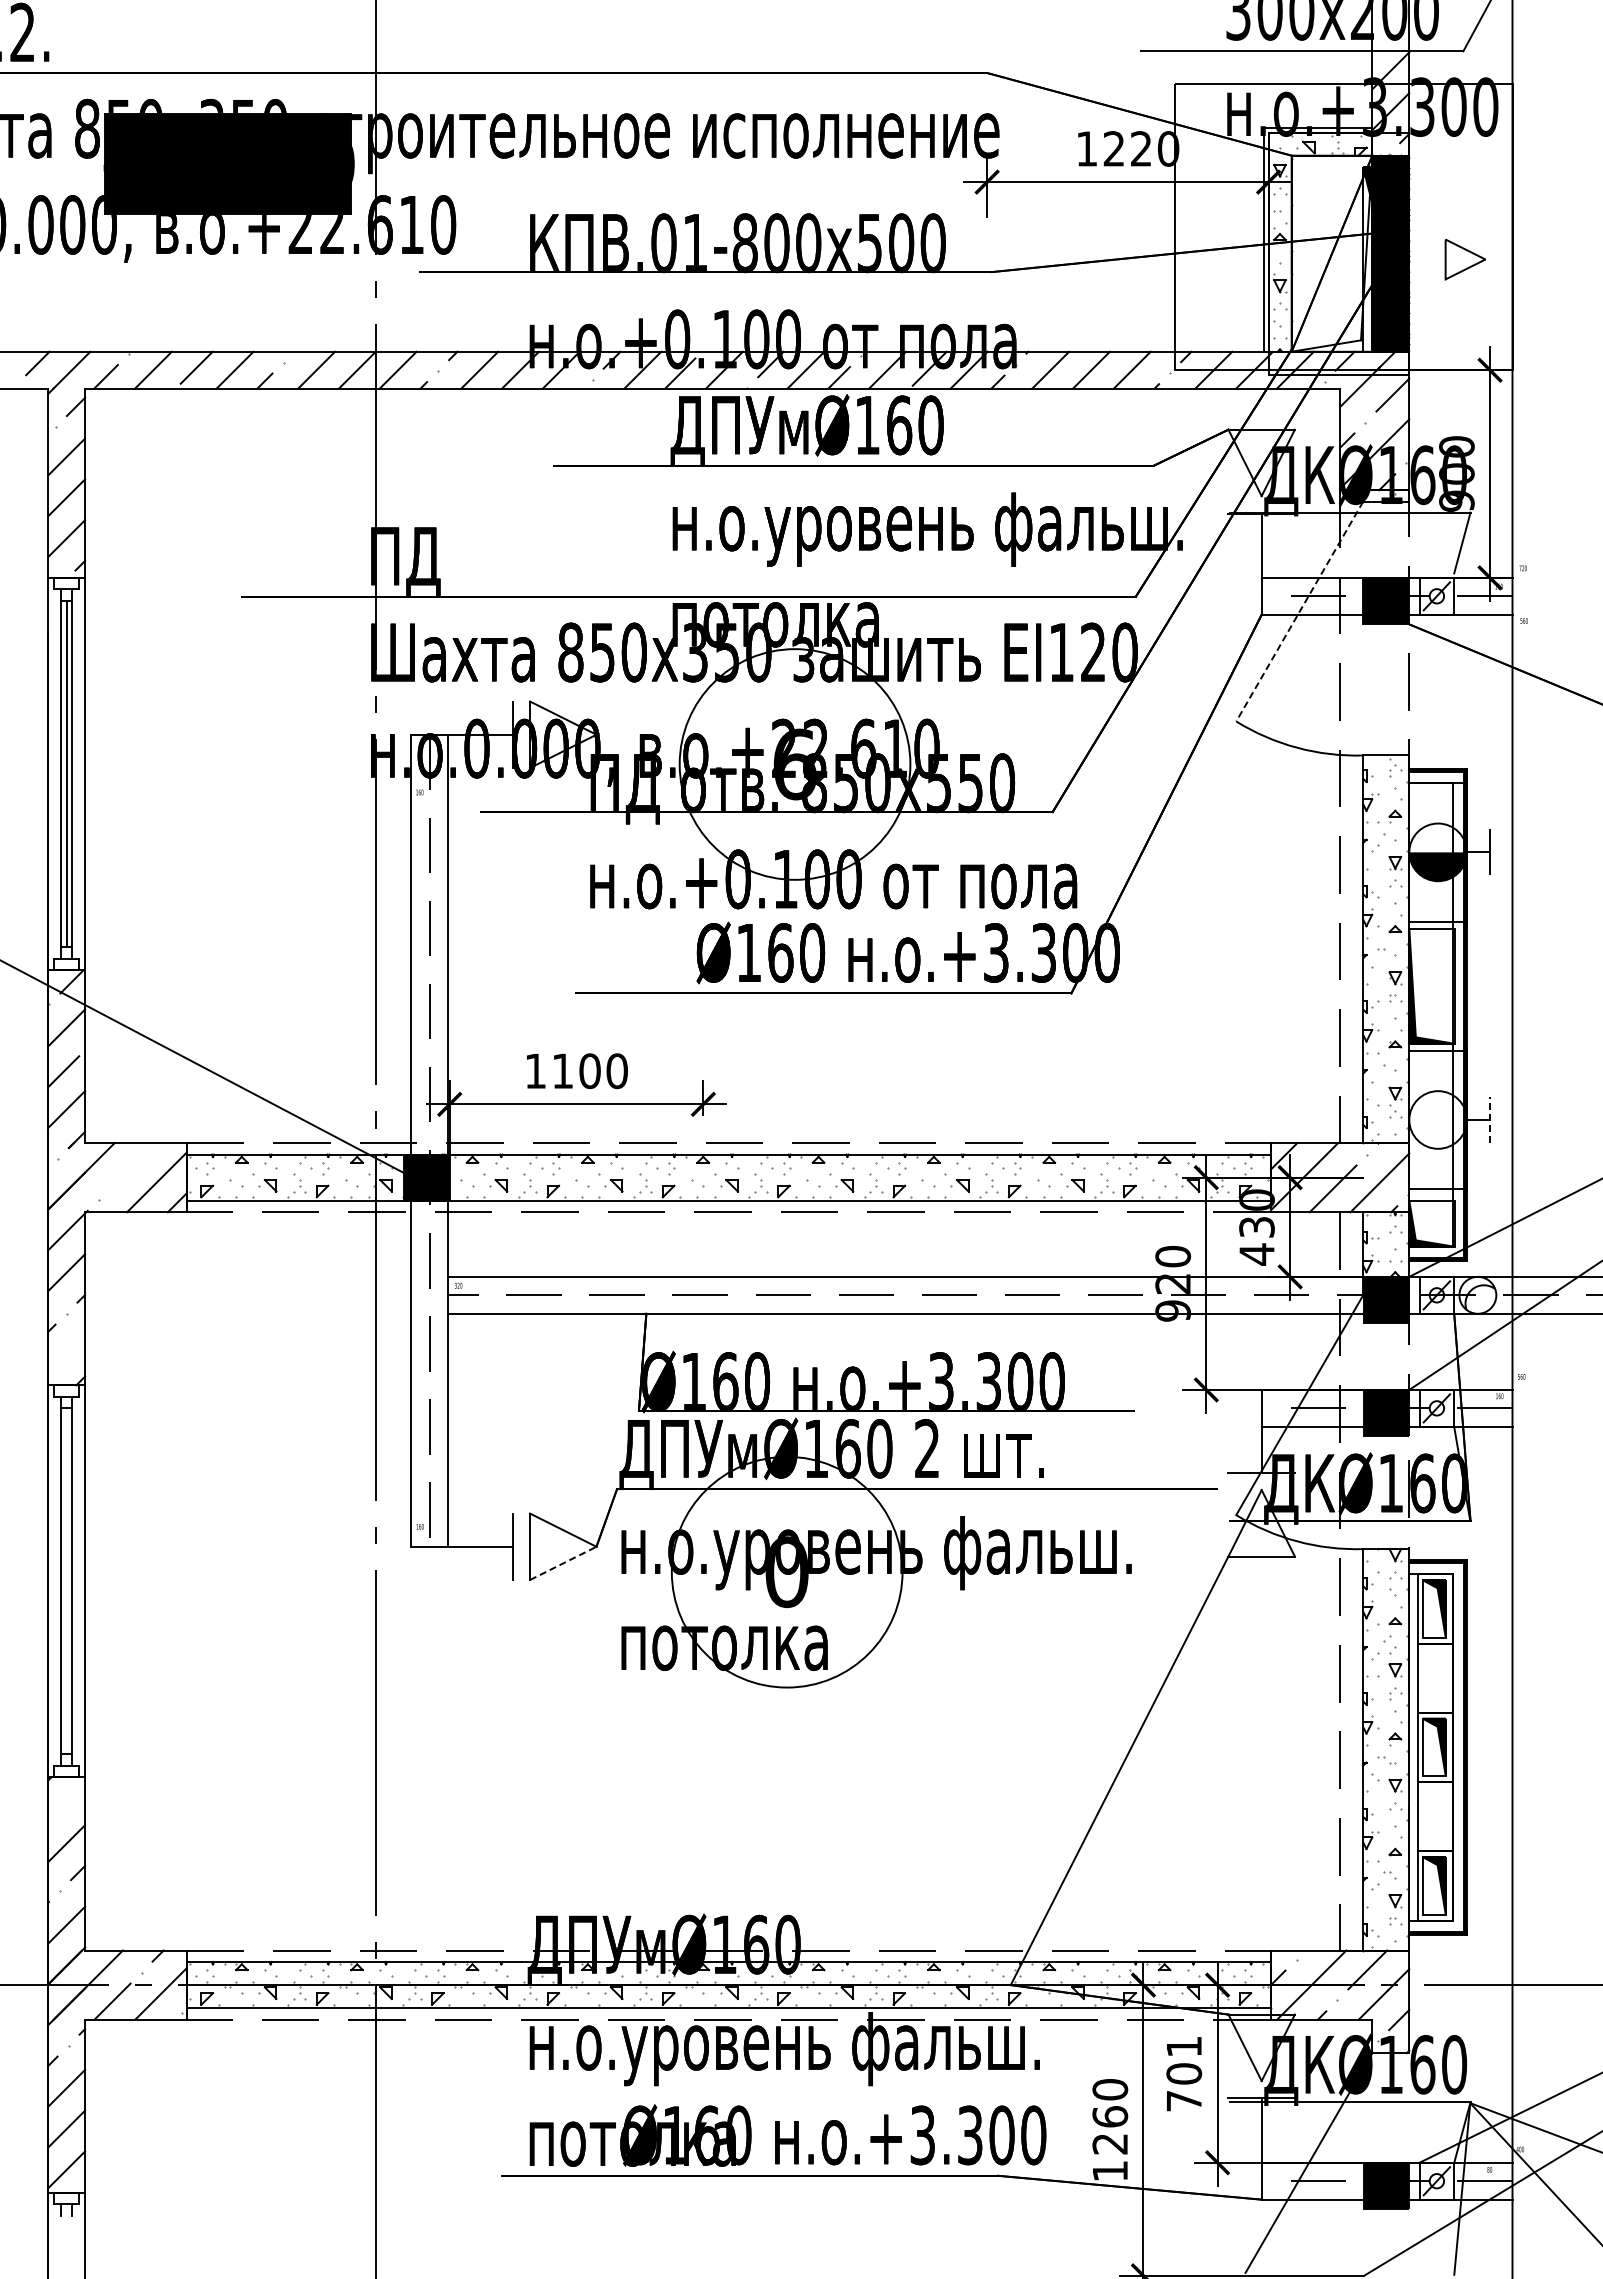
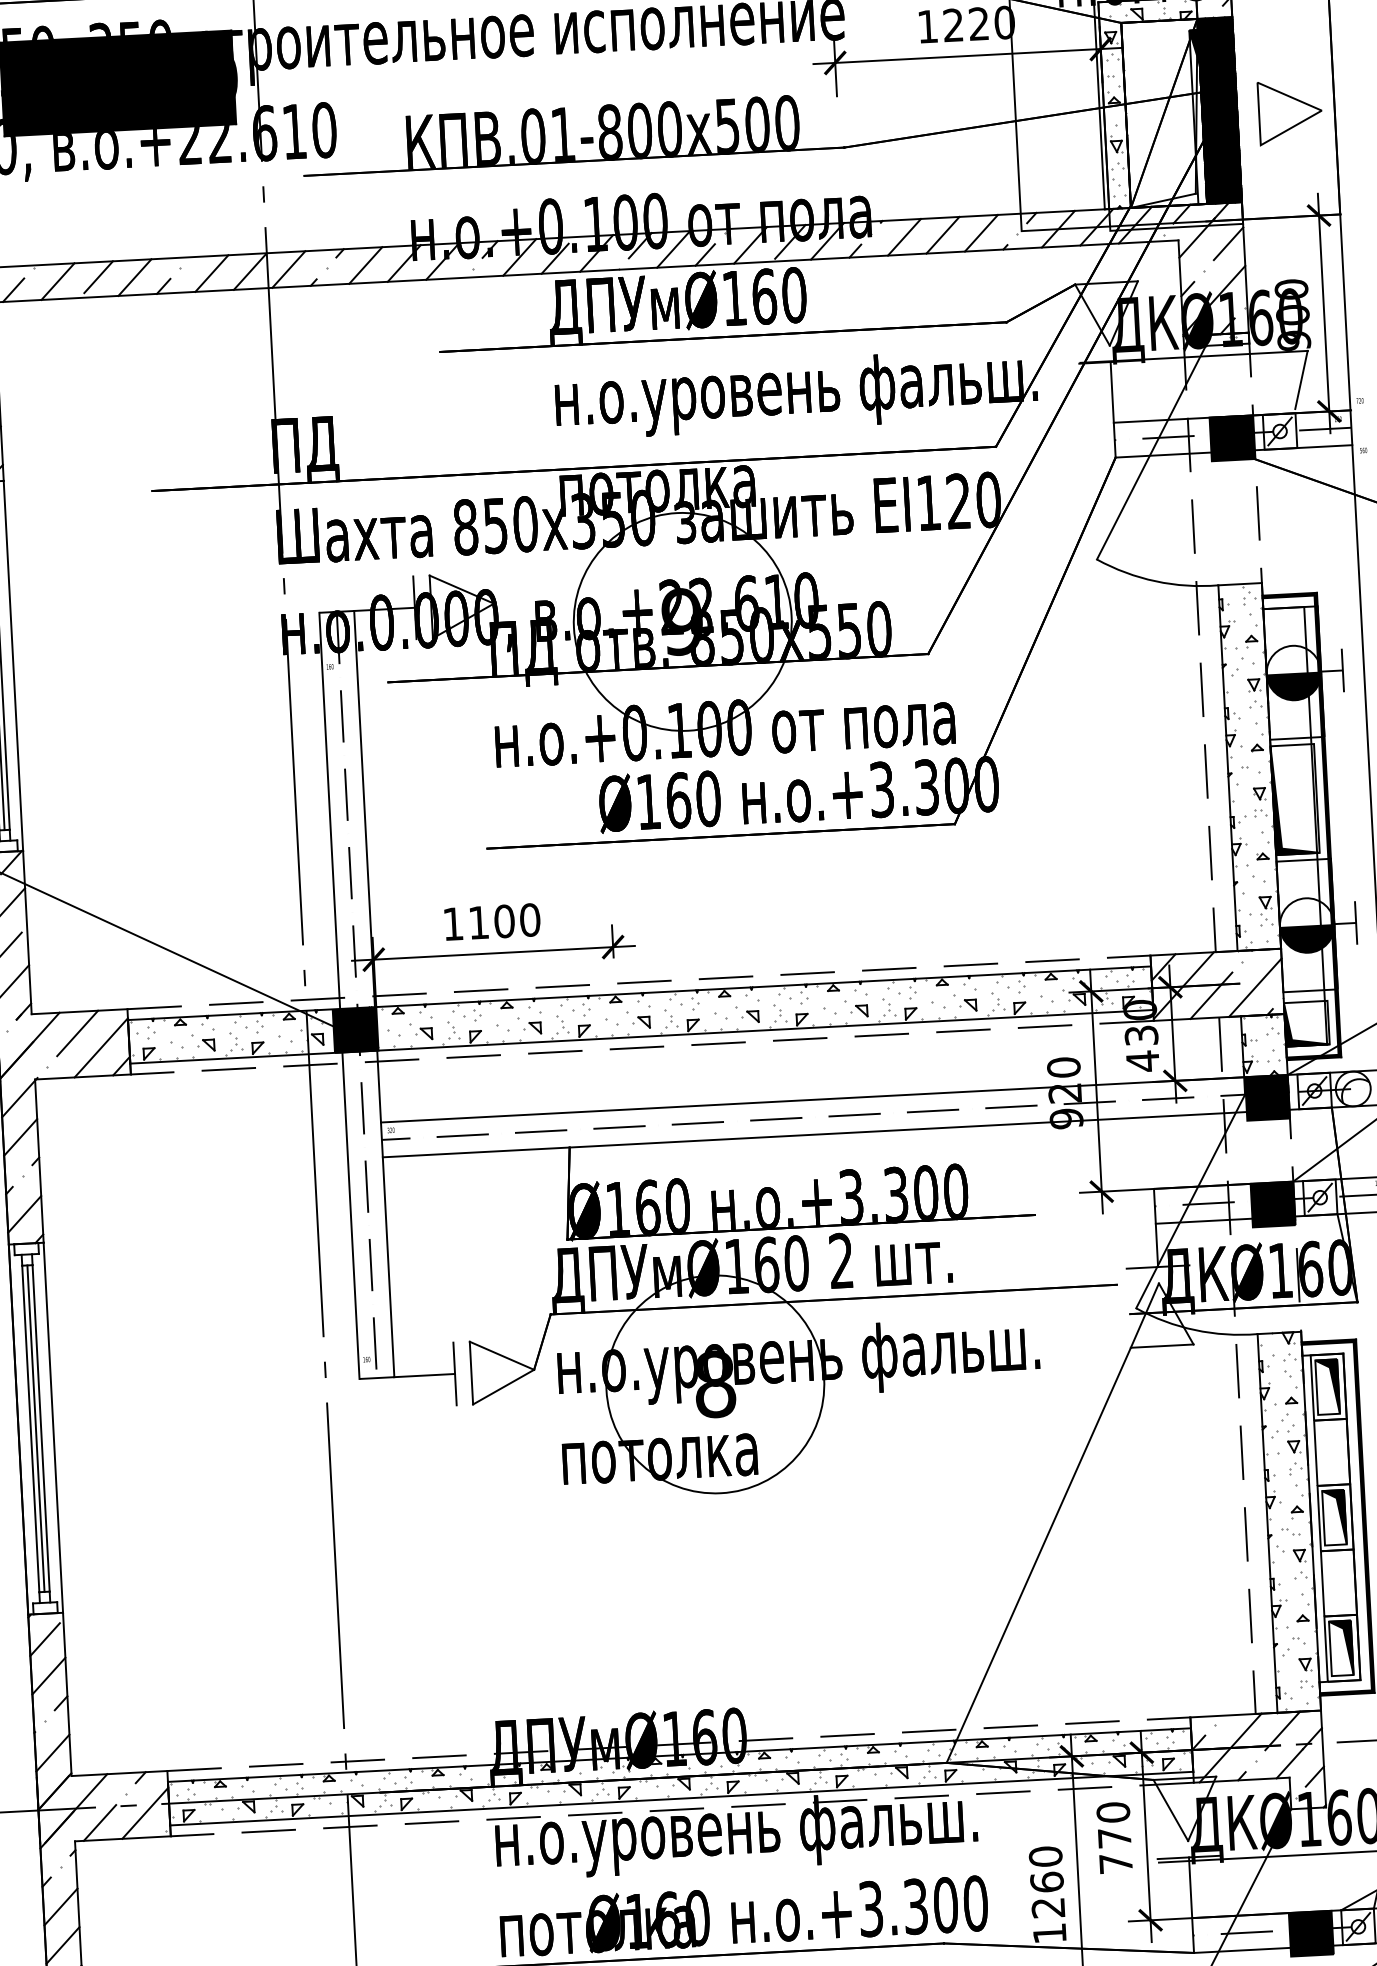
part: (1465, 259) -> (1290, 112), size x1.67
line: (1299, 611) -> (1151, 452), dashed -> solid
text: (794, 764) -> (682, 621), 6 -> 9
line: (1490, 1119) -> (1356, 922), dashed -> solid
fill: (1438, 1133) -> (1308, 938), added
line: (132, 1165) -> (77, 1033), added
line: (66, 1353) -> (24, 1213), added
line: (563, 1563) -> (503, 1387), dashed -> solid
text: (786, 1572) -> (714, 1384), 0 -> 8
line: (66, 1581) -> (35, 1428), added
line: (64, 1804) -> (44, 1639), added
text: (1184, 2060) -> (1114, 1825), 701 -> 770

